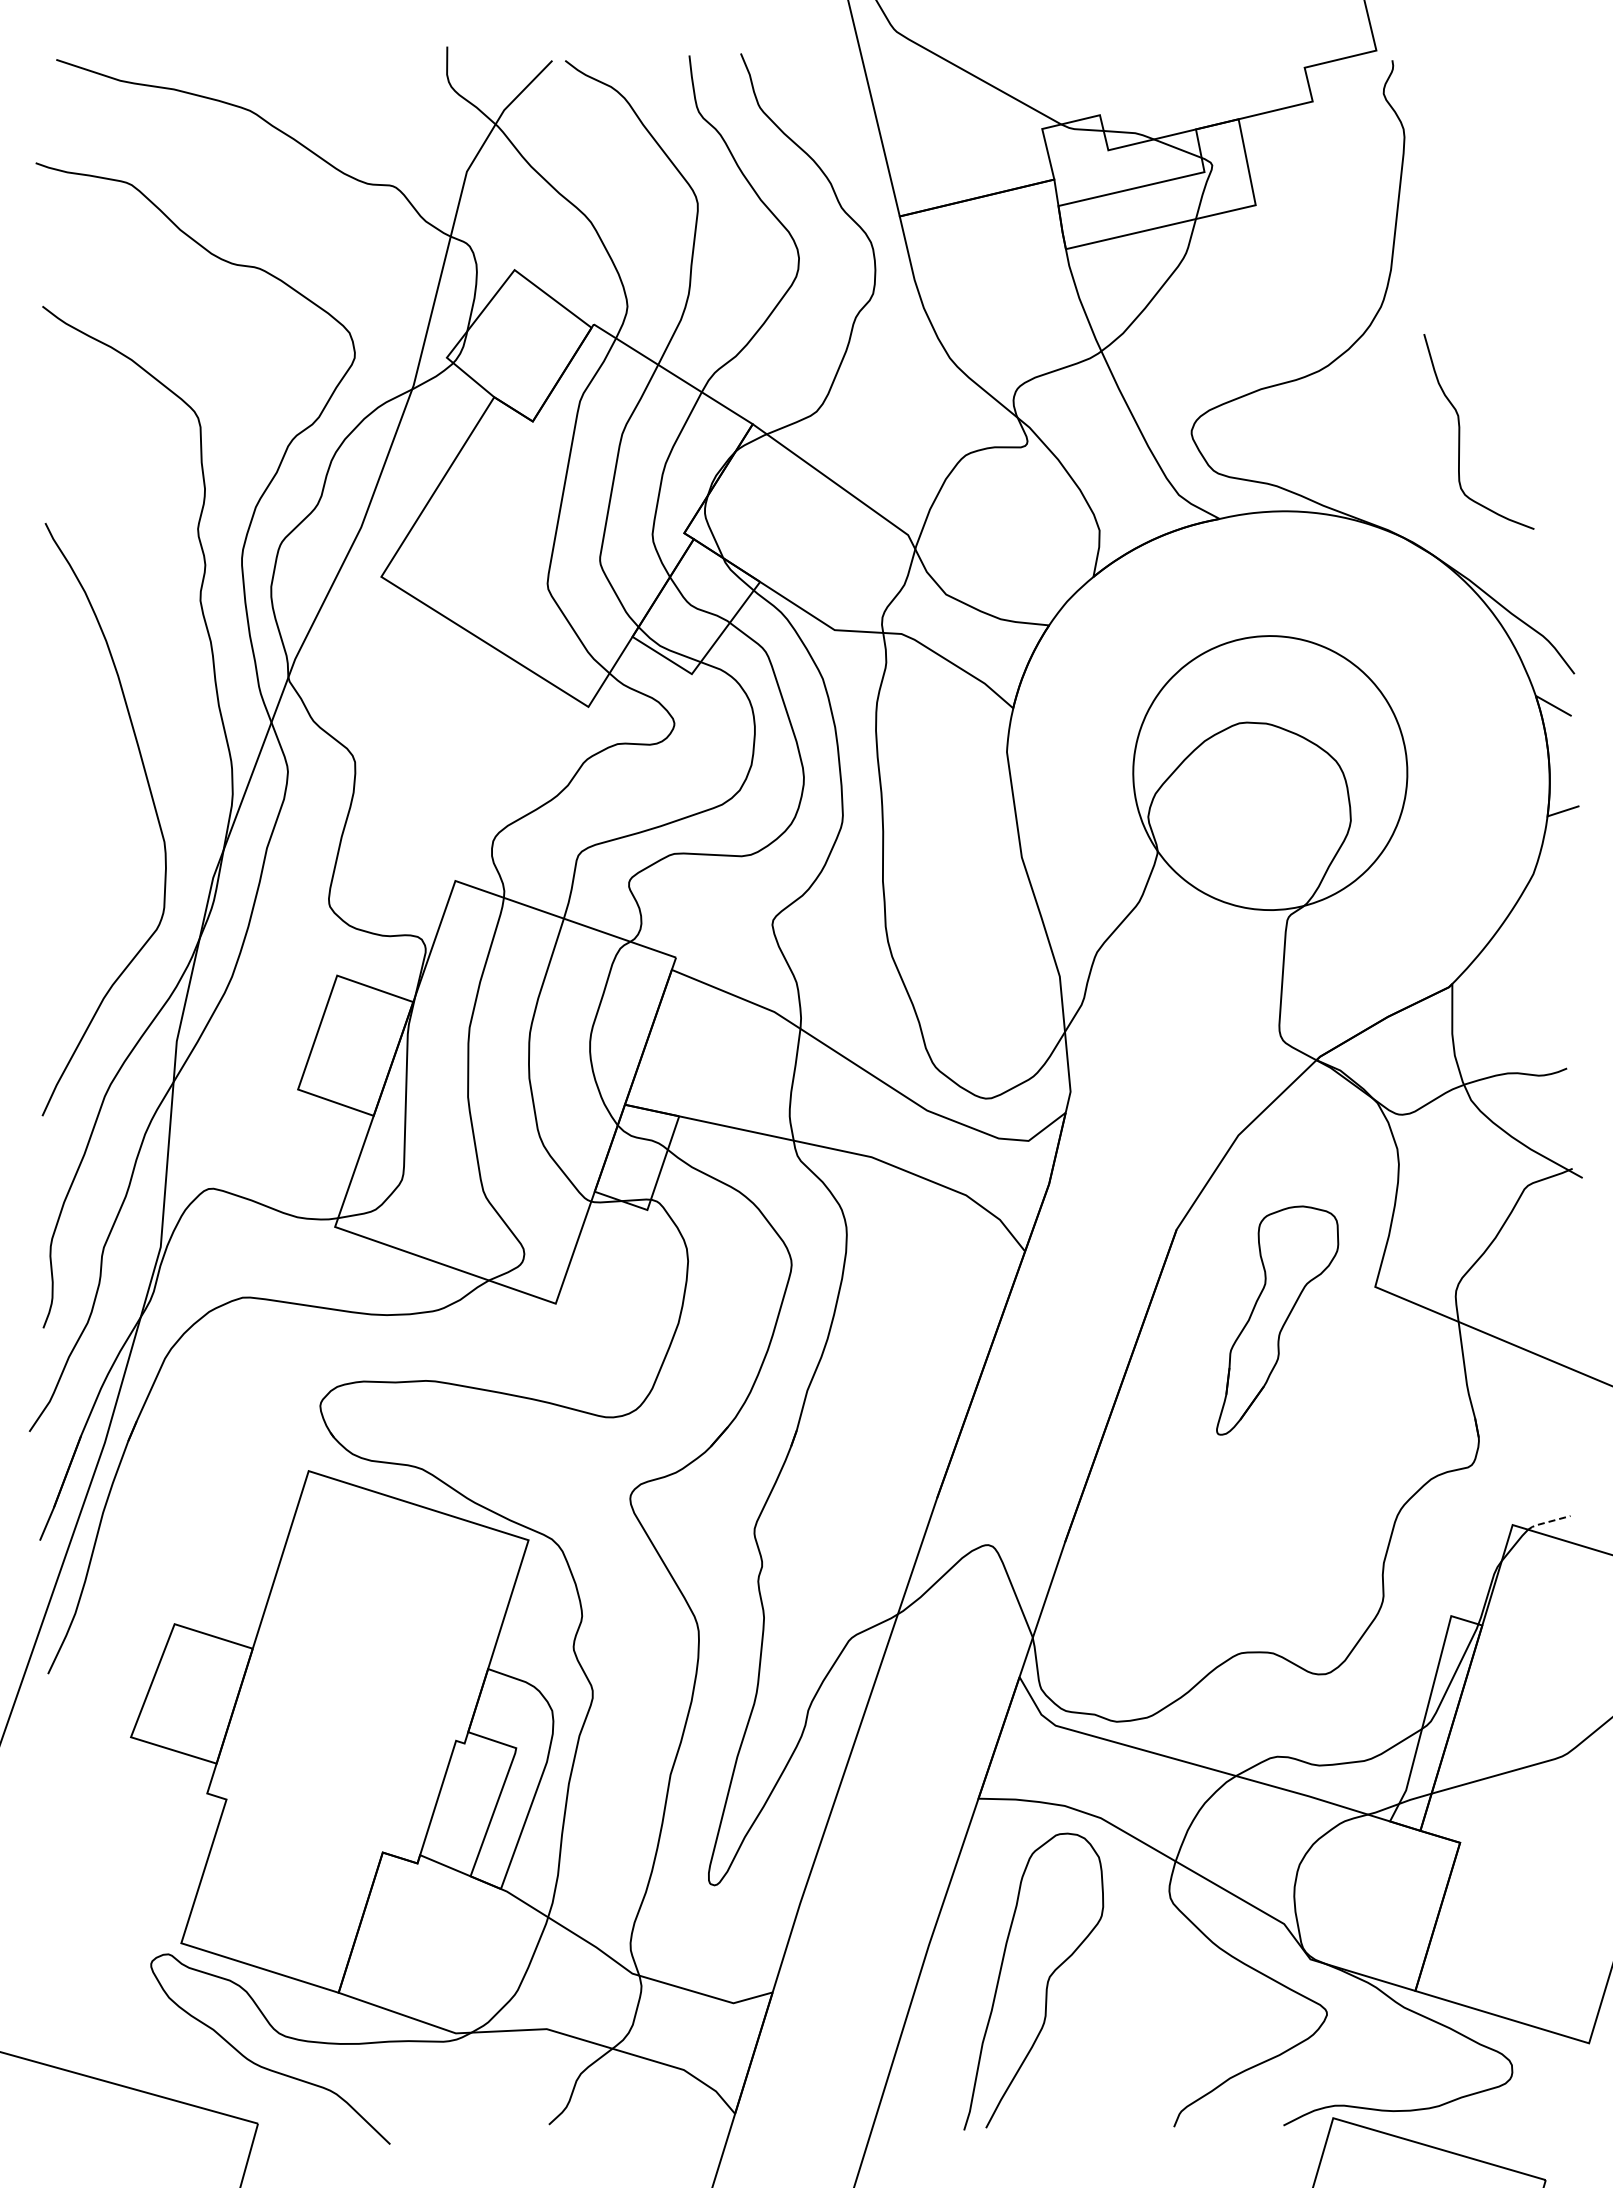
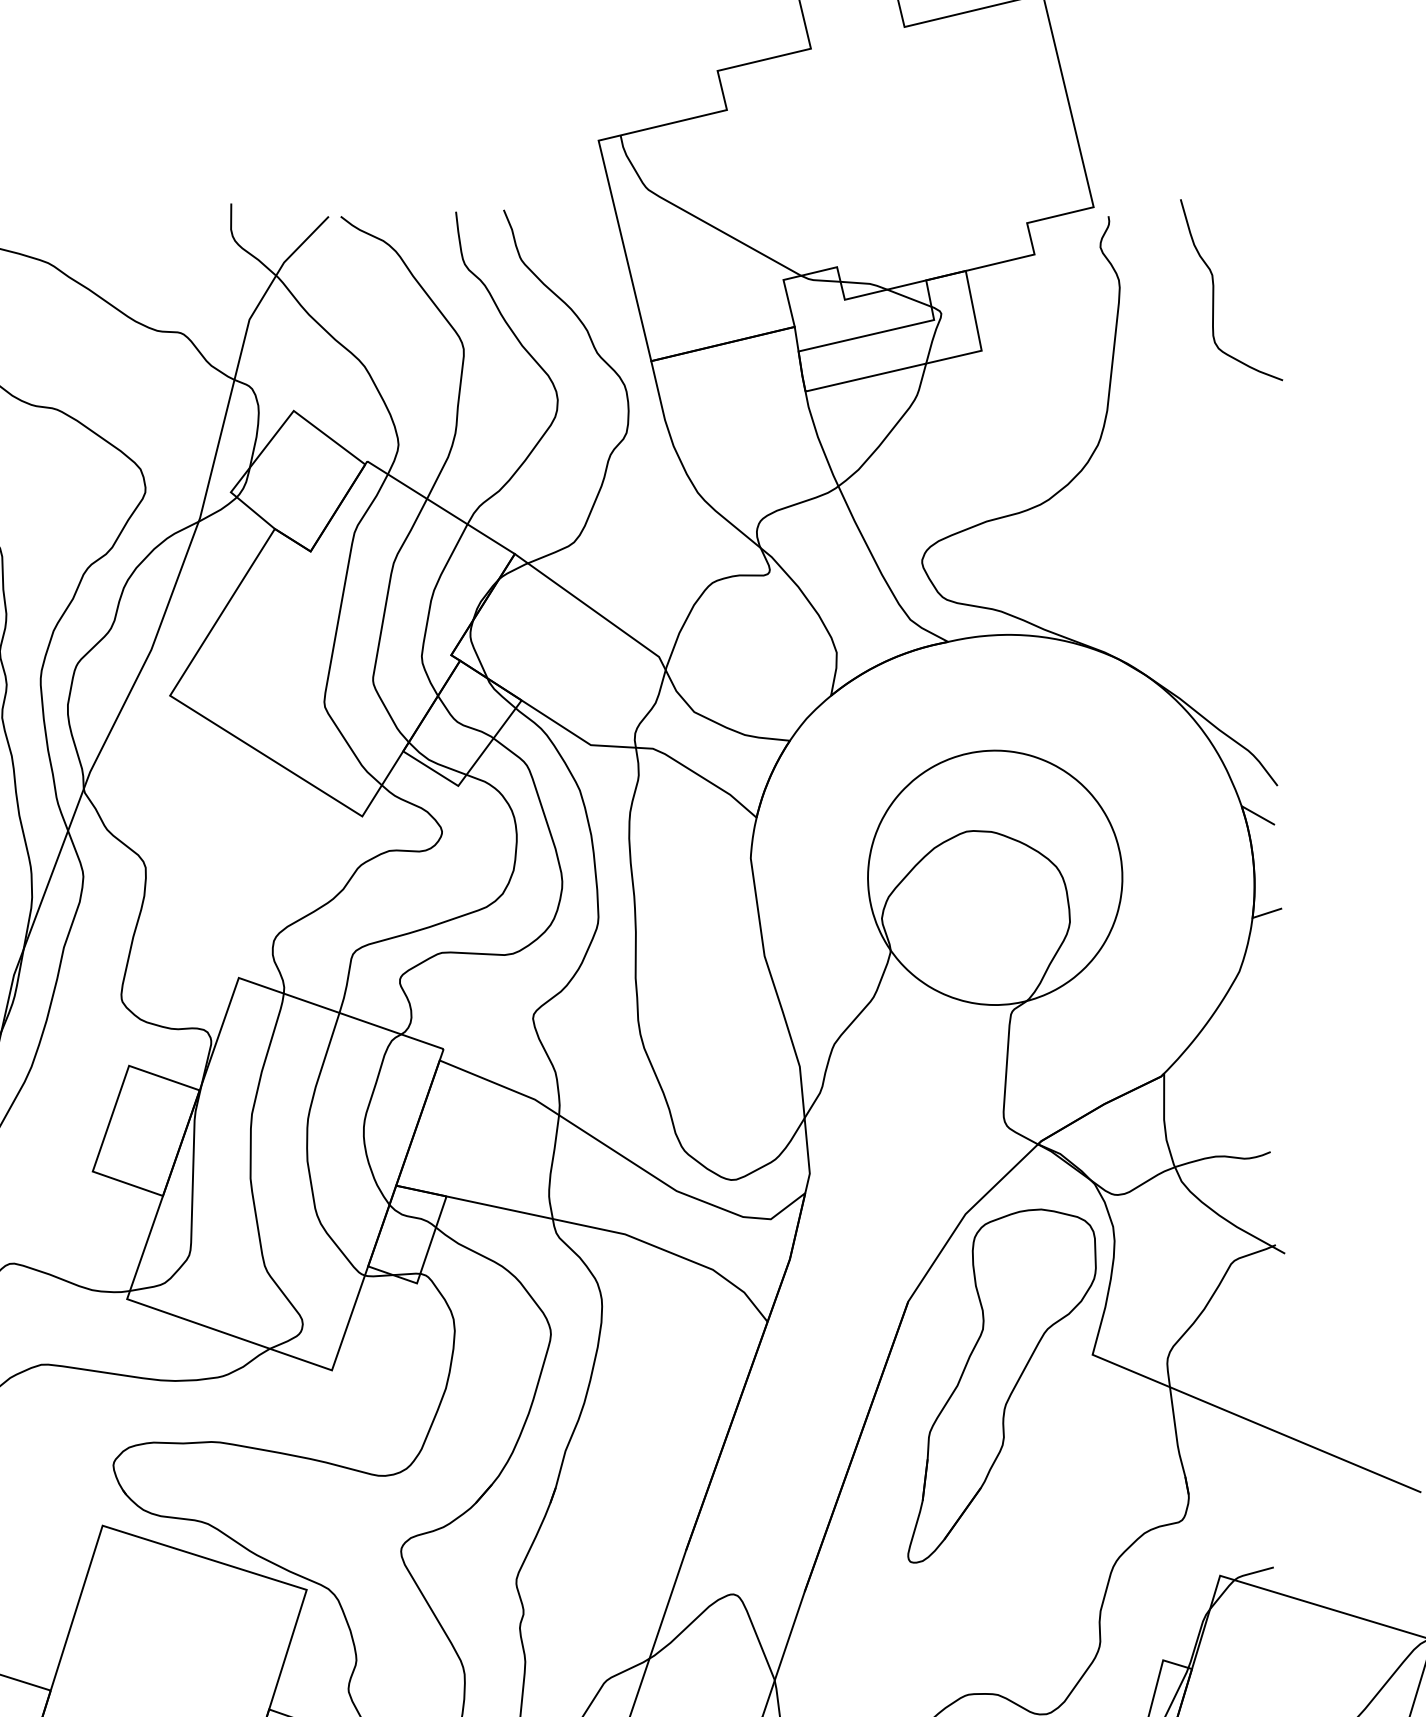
curve: (1460, 431) -> (1214, 289), moved
part: (1277, 1320) -> (1001, 1385), size x1.67
line: (1547, 1522) -> (1252, 1573), dashed -> solid

